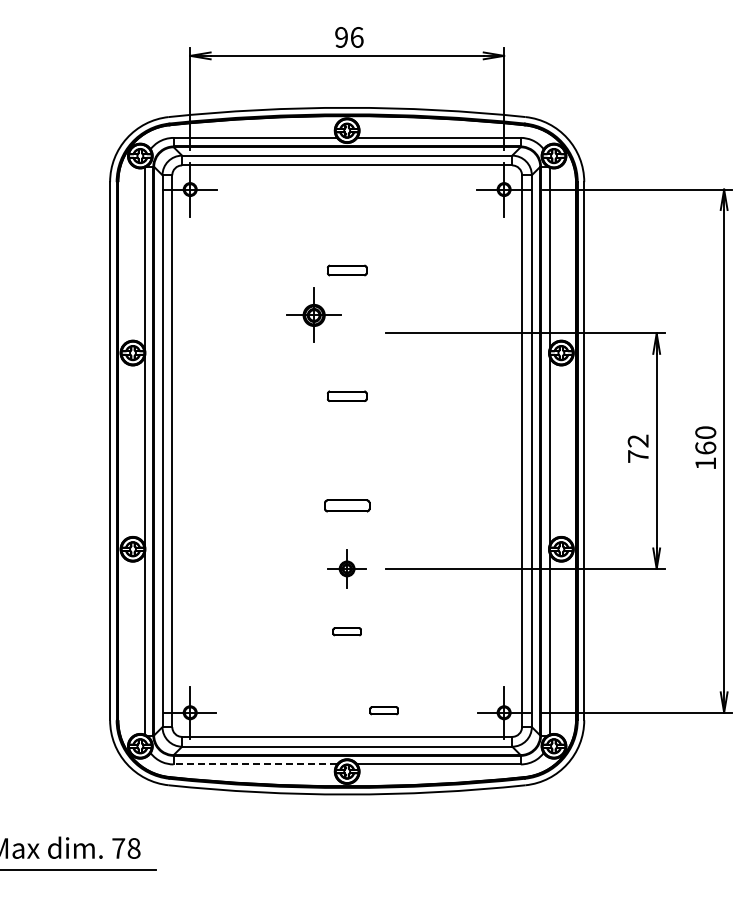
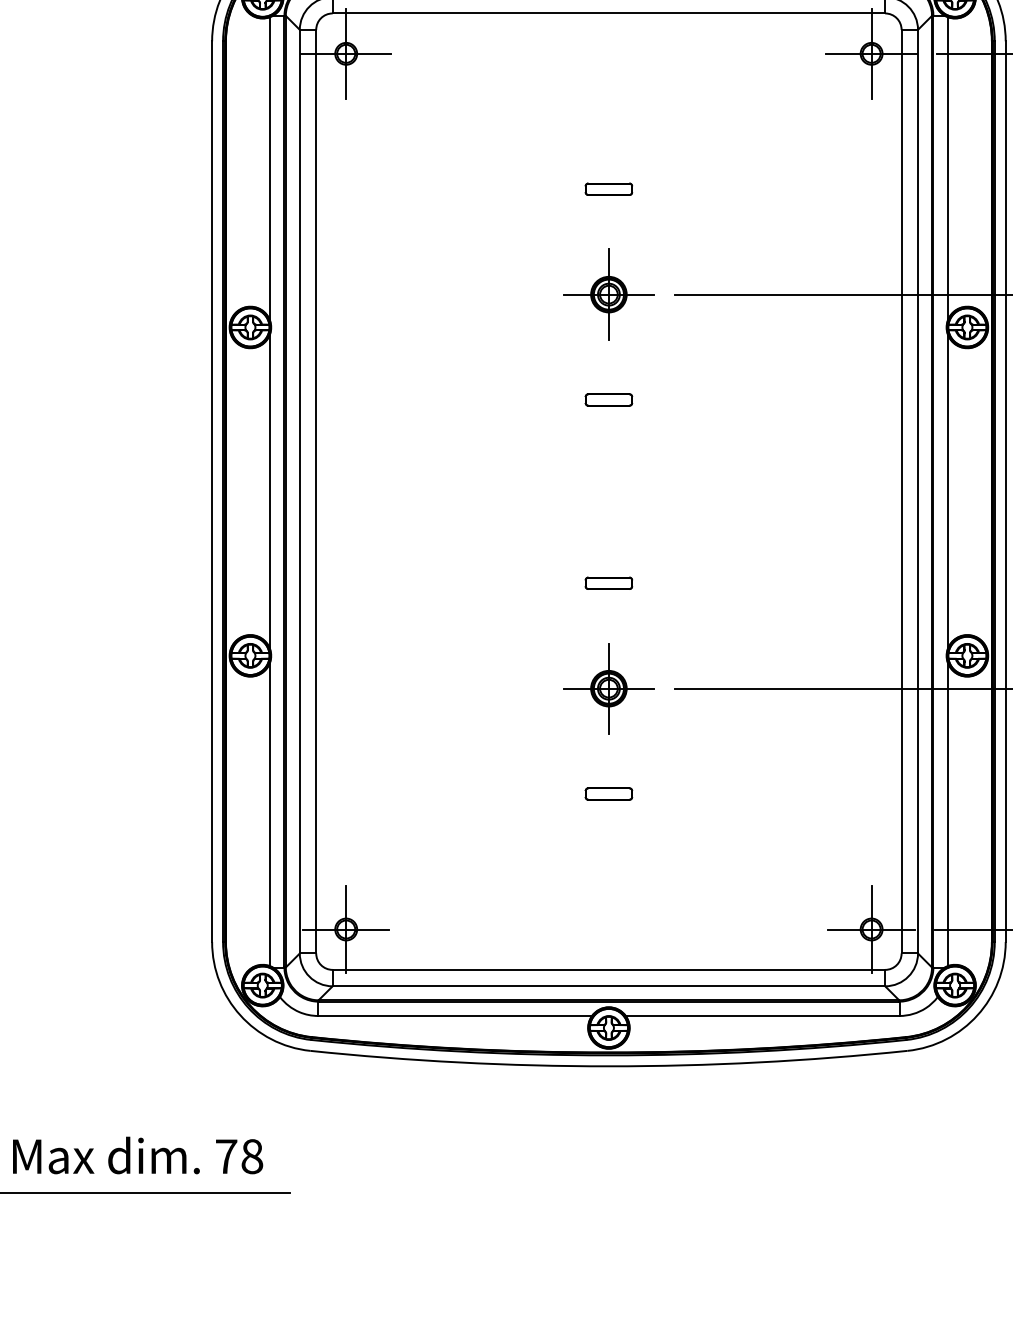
part: (346, 270) -> (607, 189), size x0.71
part: (313, 314) -> (607, 293), moved
part: (346, 396) -> (607, 400), size x0.71
part: (346, 505) -> (607, 582), size x0.62
part: (346, 568) -> (607, 688), size x1.43
part: (383, 710) -> (669, 925), removed
line: (255, 764) -> (455, 1016), dashed -> solid

